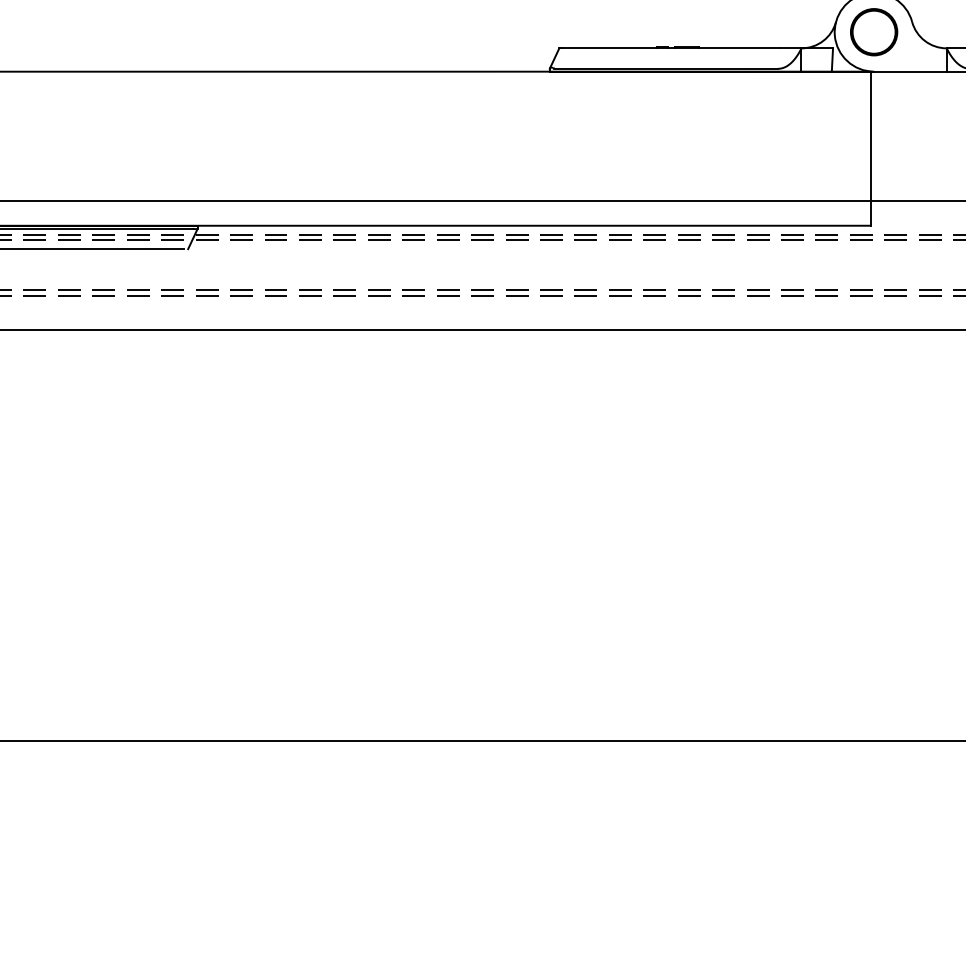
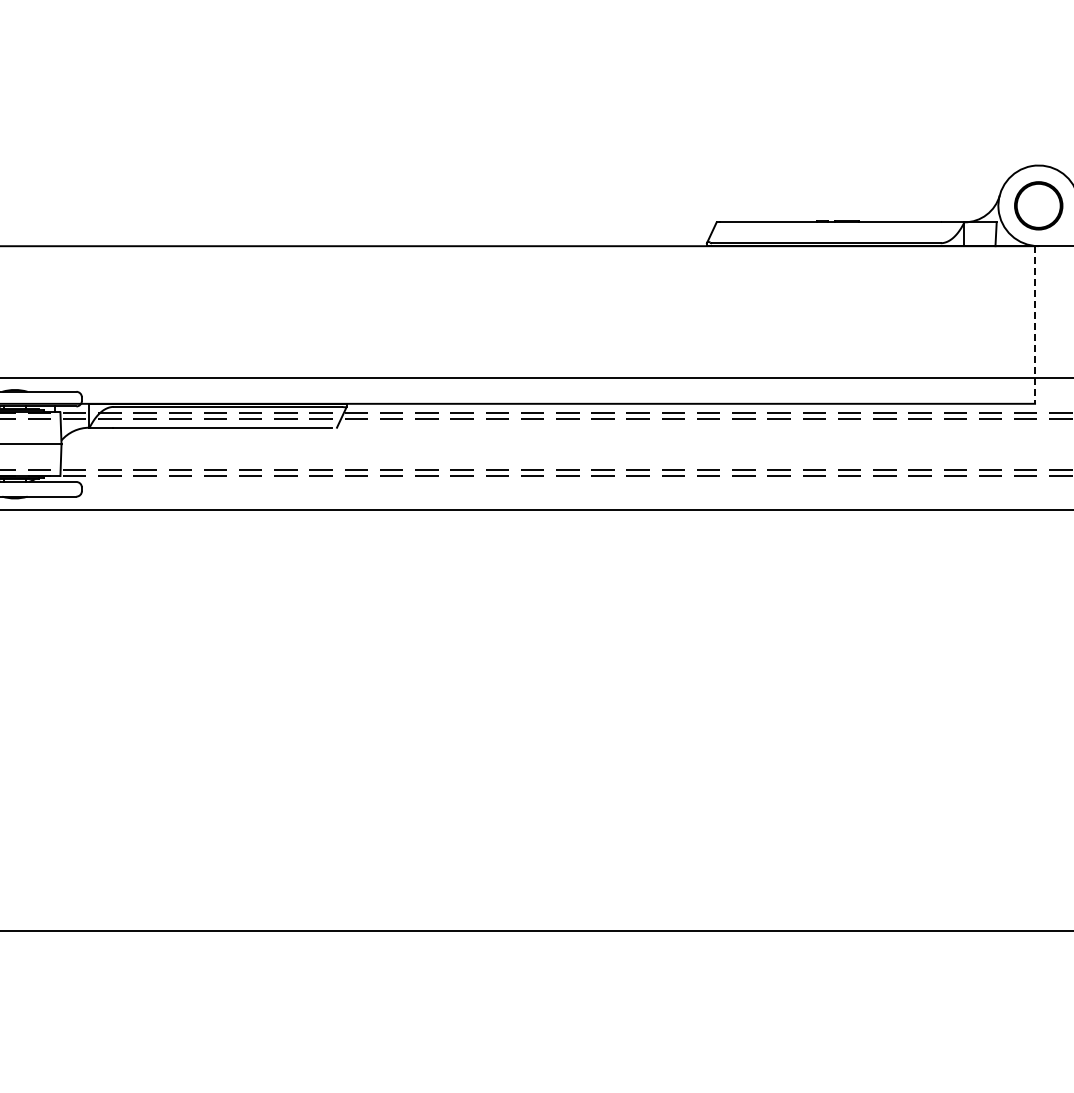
line: (870, 149) -> (1035, 325), solid -> dashed

